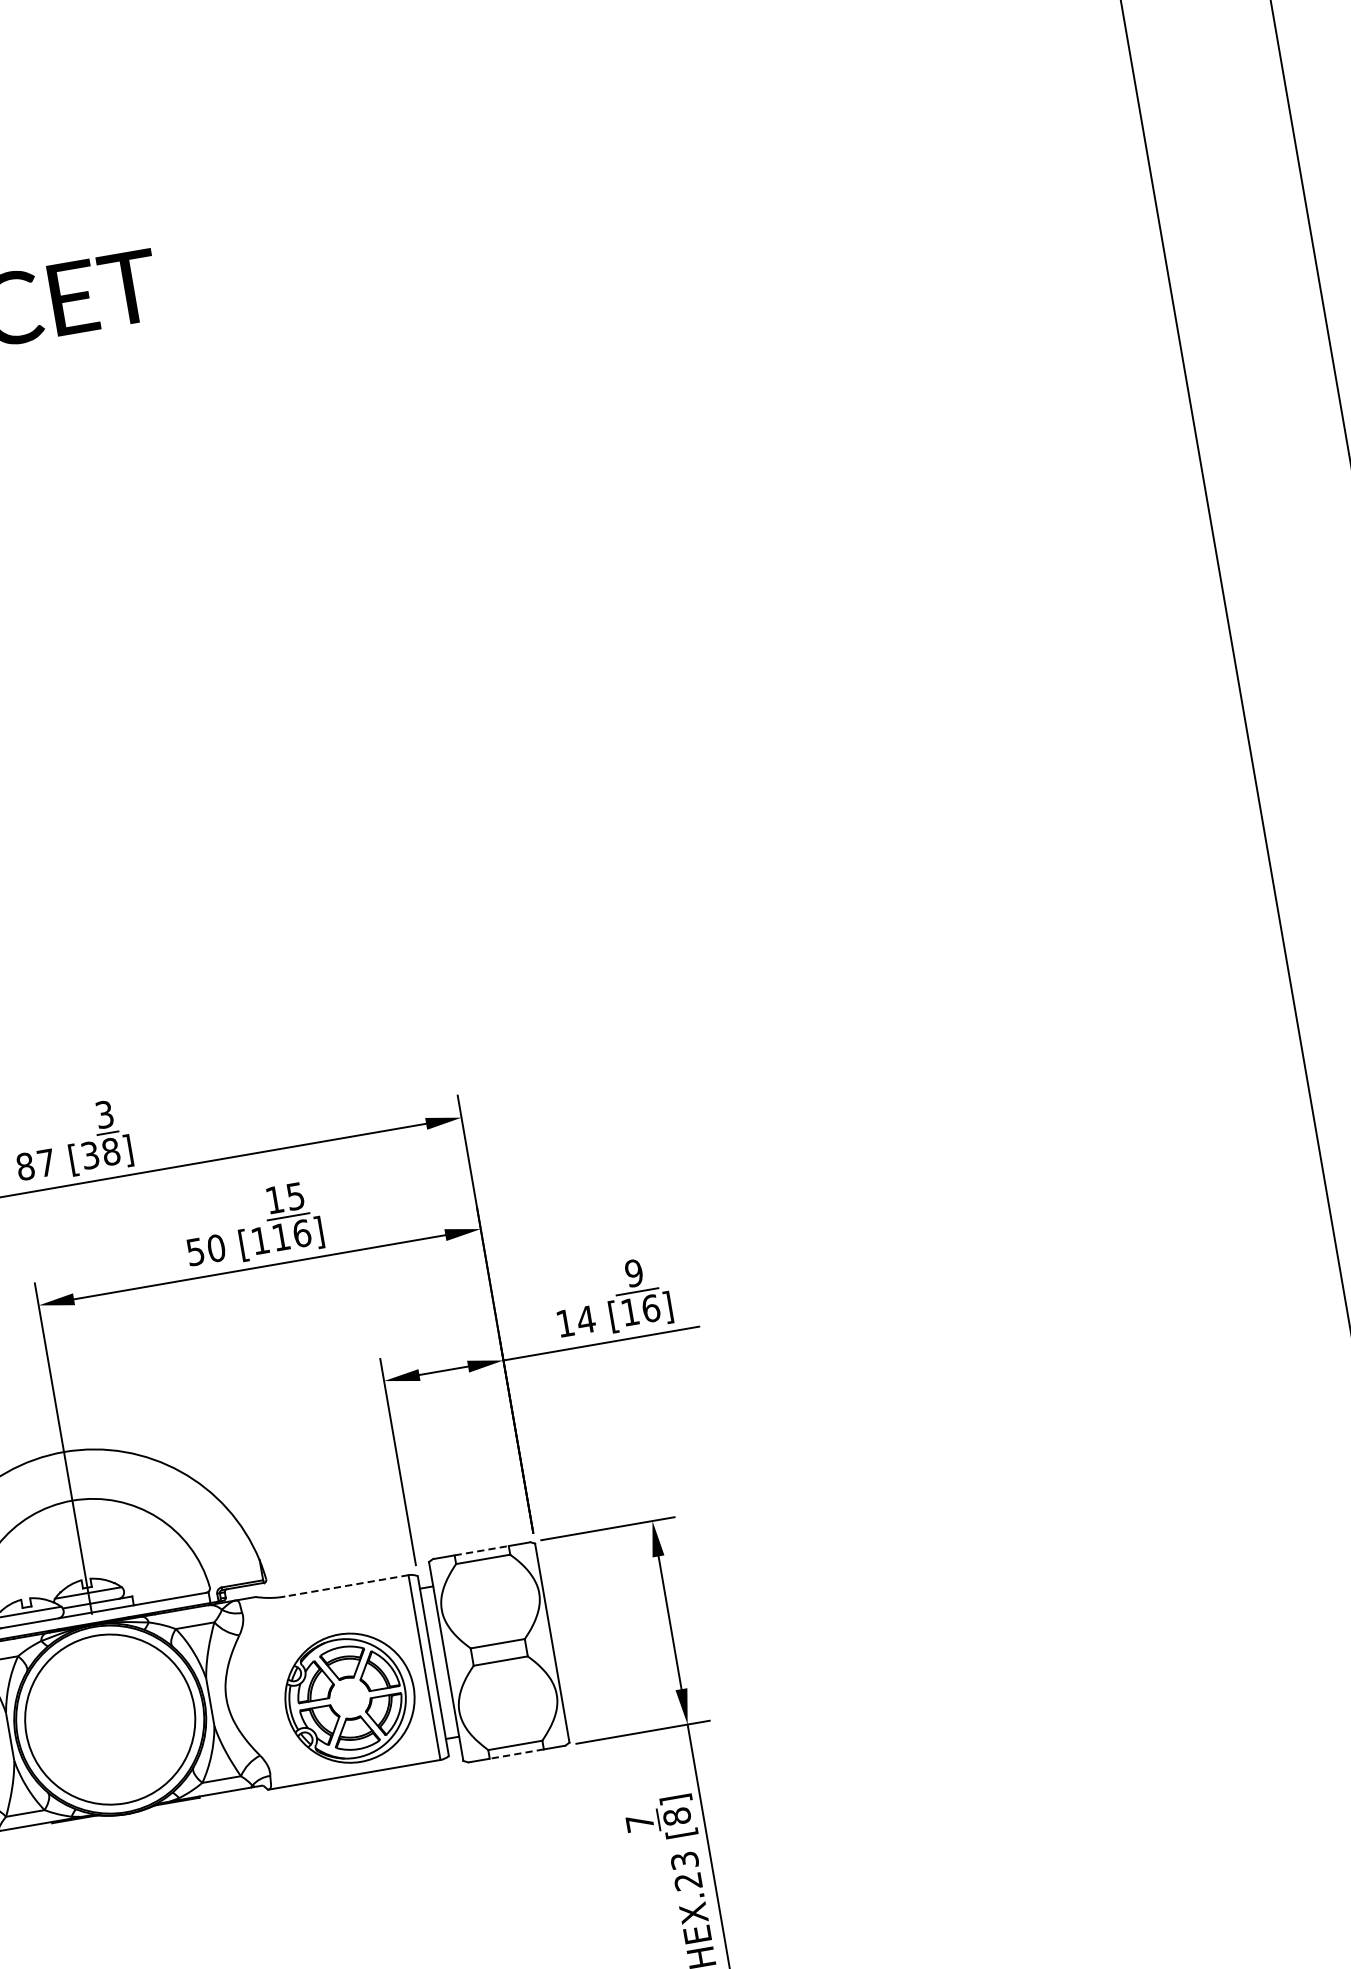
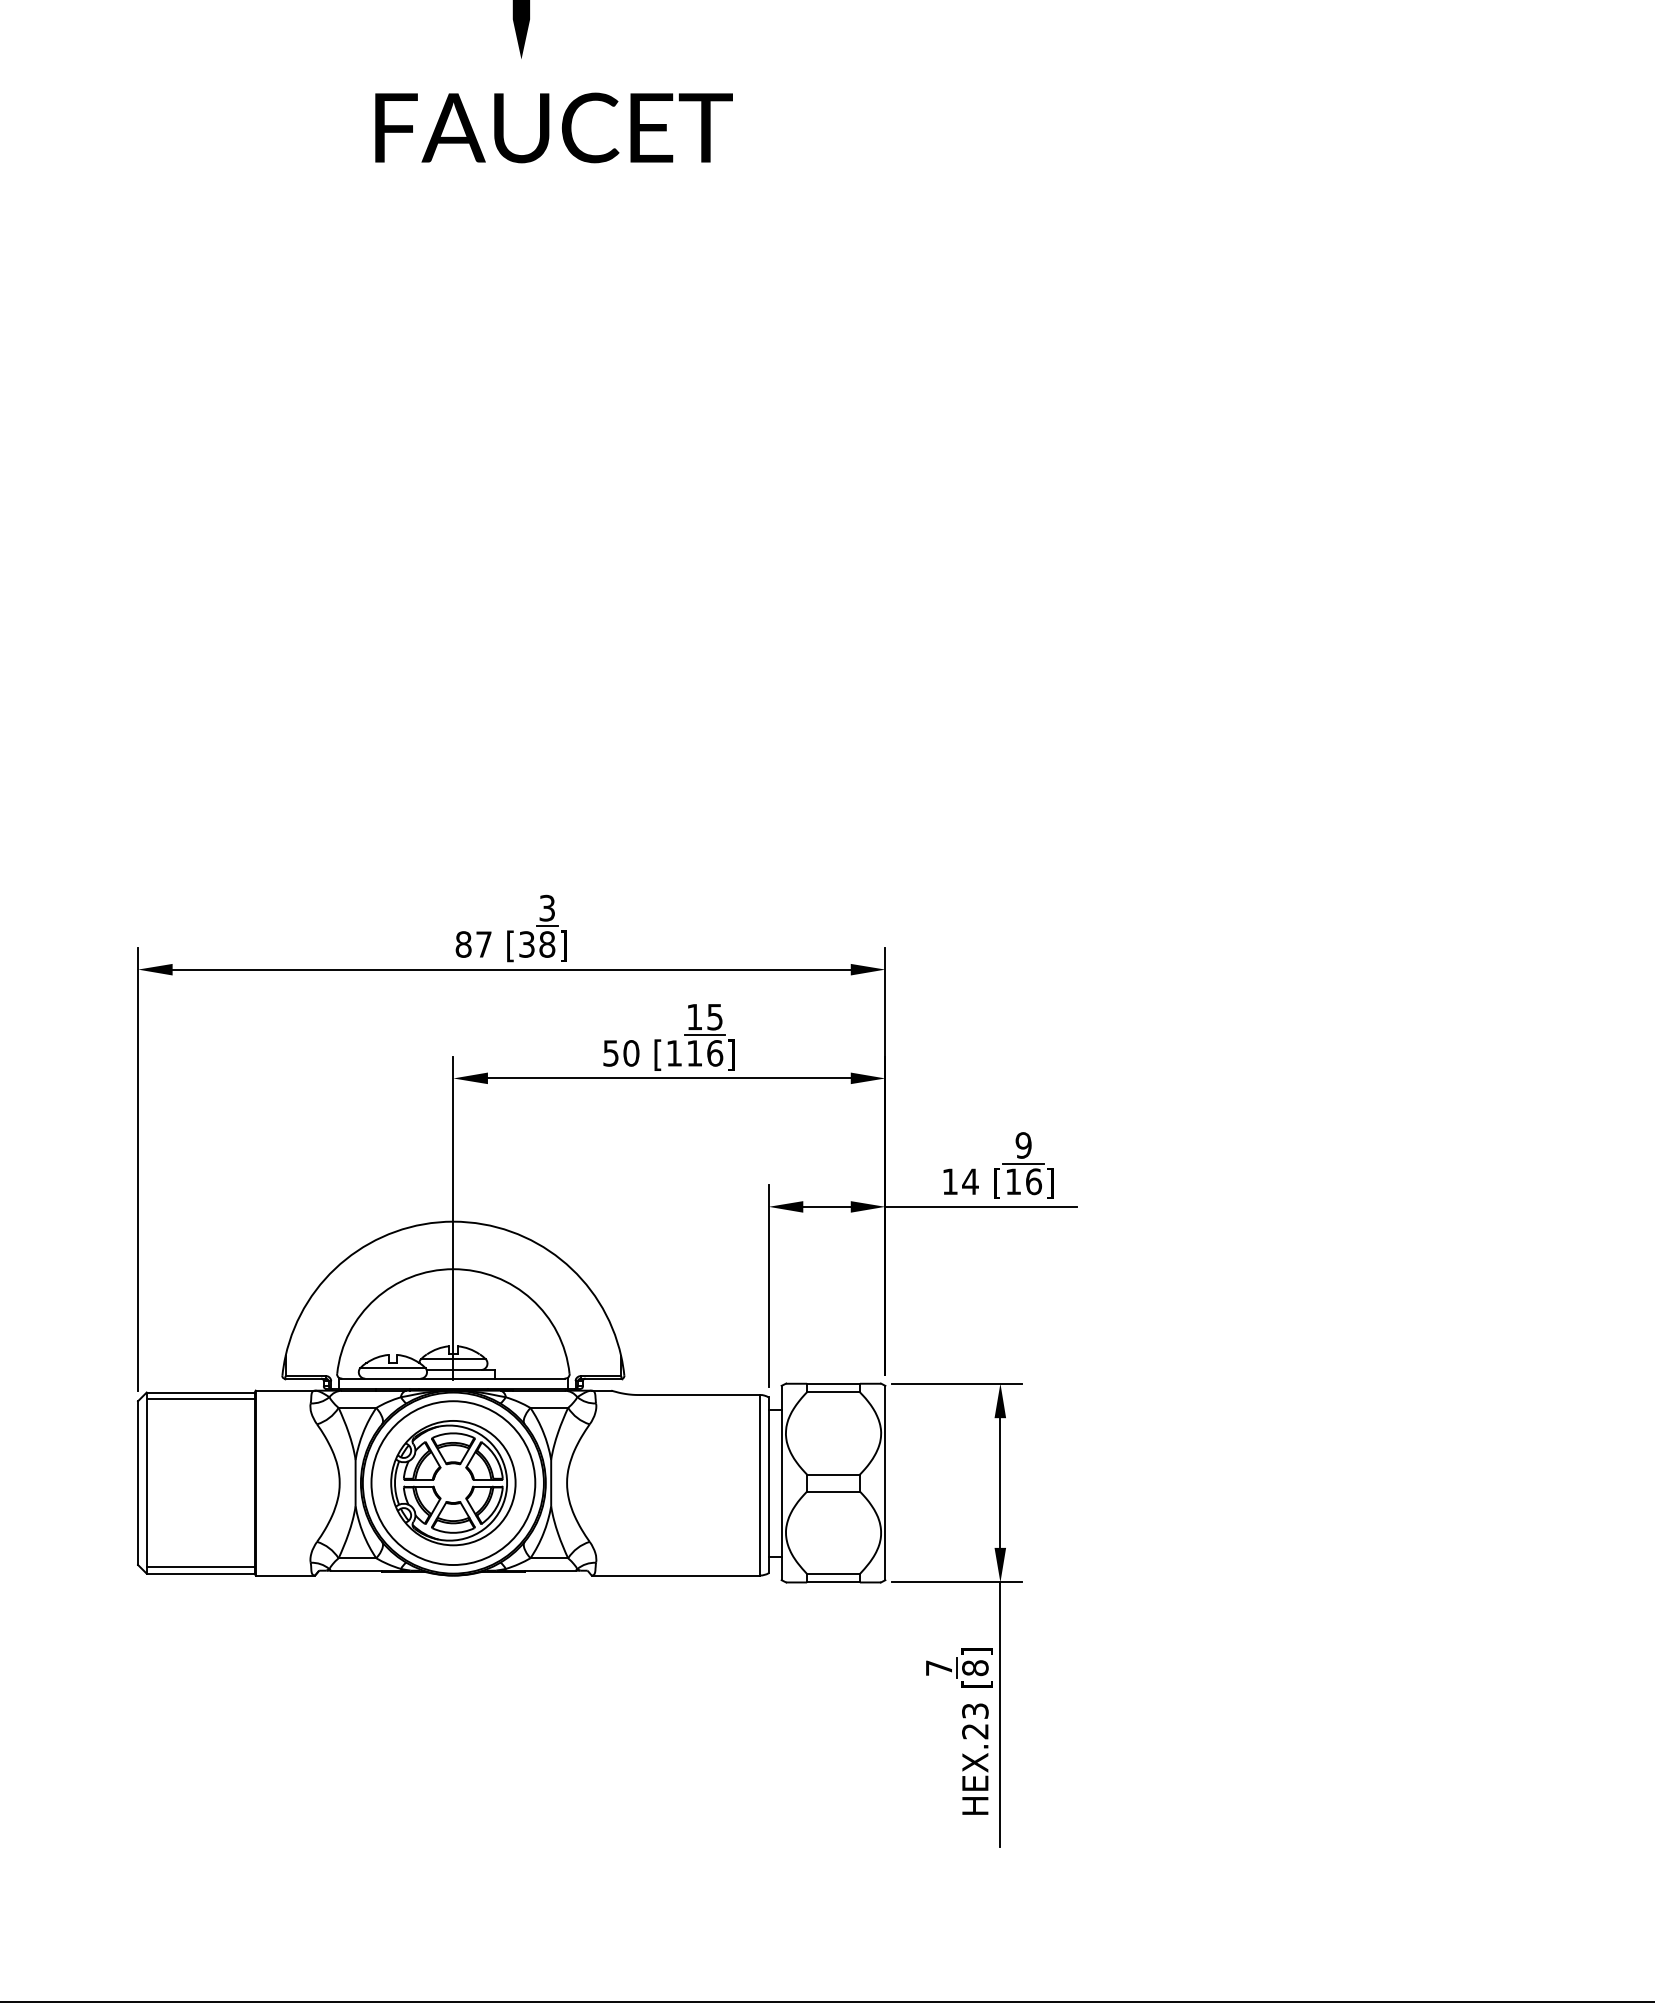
line: (482, 1550) -> (834, 1383), dashed -> solid
line: (346, 1585) -> (699, 1394), dashed -> solid
part: (350, 1698) -> (453, 1483), moved
line: (516, 1754) -> (833, 1582), dashed -> solid

